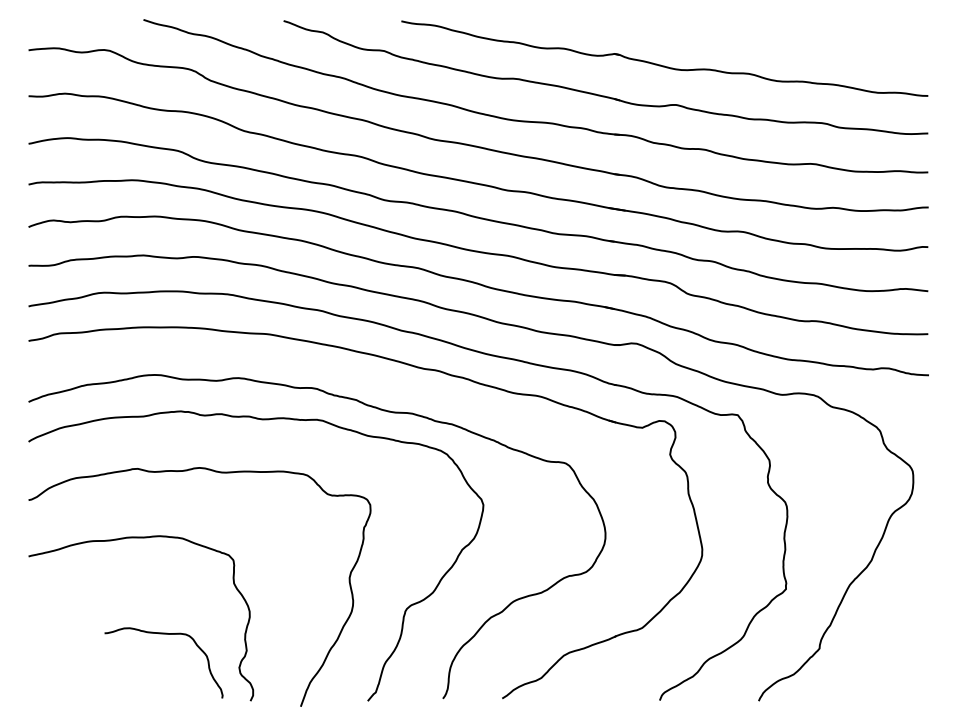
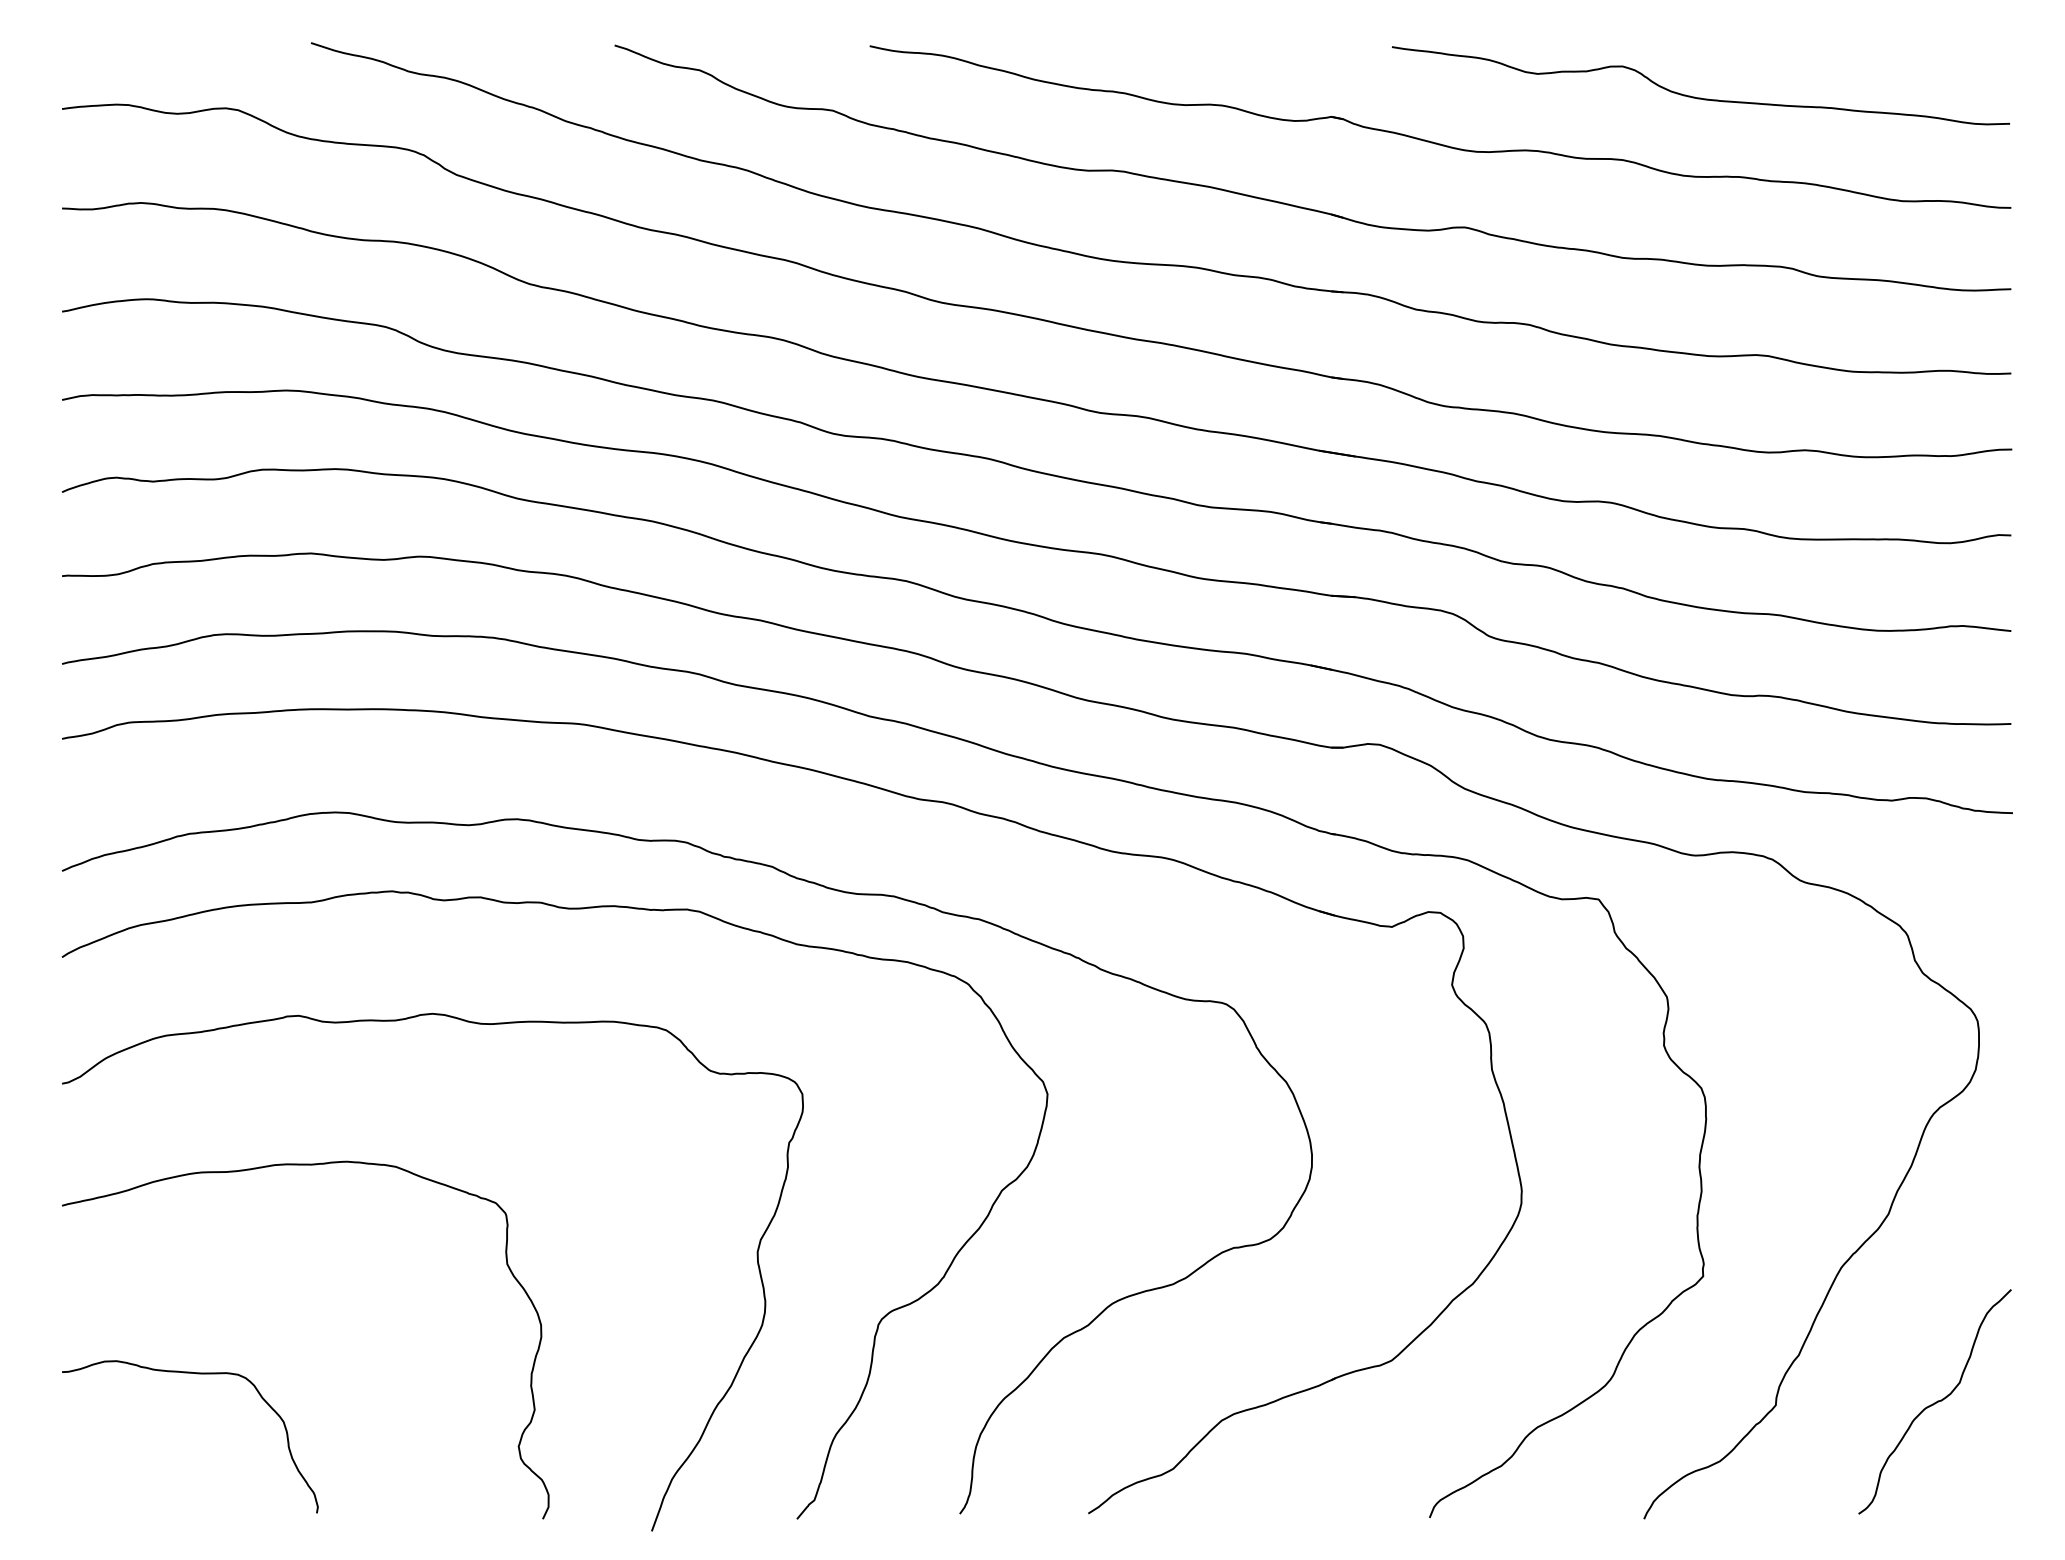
curve: (784, 44) -> (1699, 96), added
curve: (163, 634) -> (189, 1374), moved
curve: (893, 646) -> (1935, 1400), added

